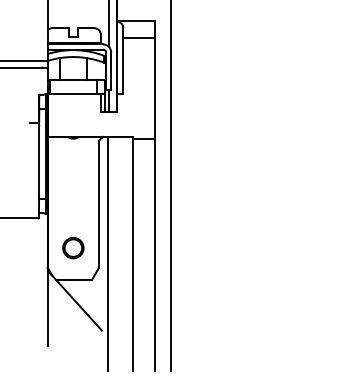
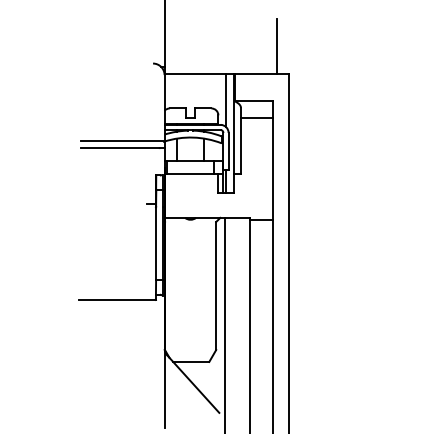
part: (73, 247) -> (190, 329), removed

